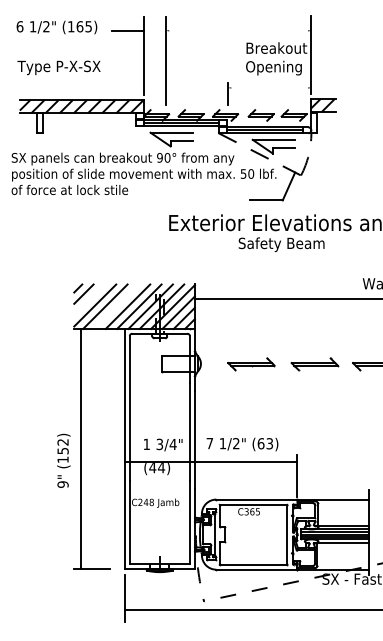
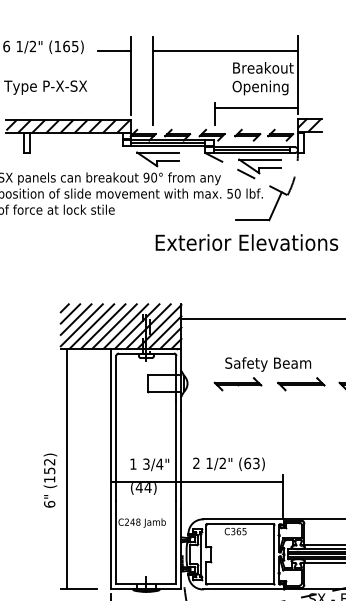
line: (238, 30) -> (225, 50), added
line: (269, 87) -> (256, 107), added
text: (281, 244) -> (268, 364), moved
line: (89, 299) -> (76, 319), added
line: (116, 306) -> (103, 326), added
text: (209, 443) -> (196, 463), 7 -> 2
text: (62, 484) -> (49, 504), 9" -> 6"

